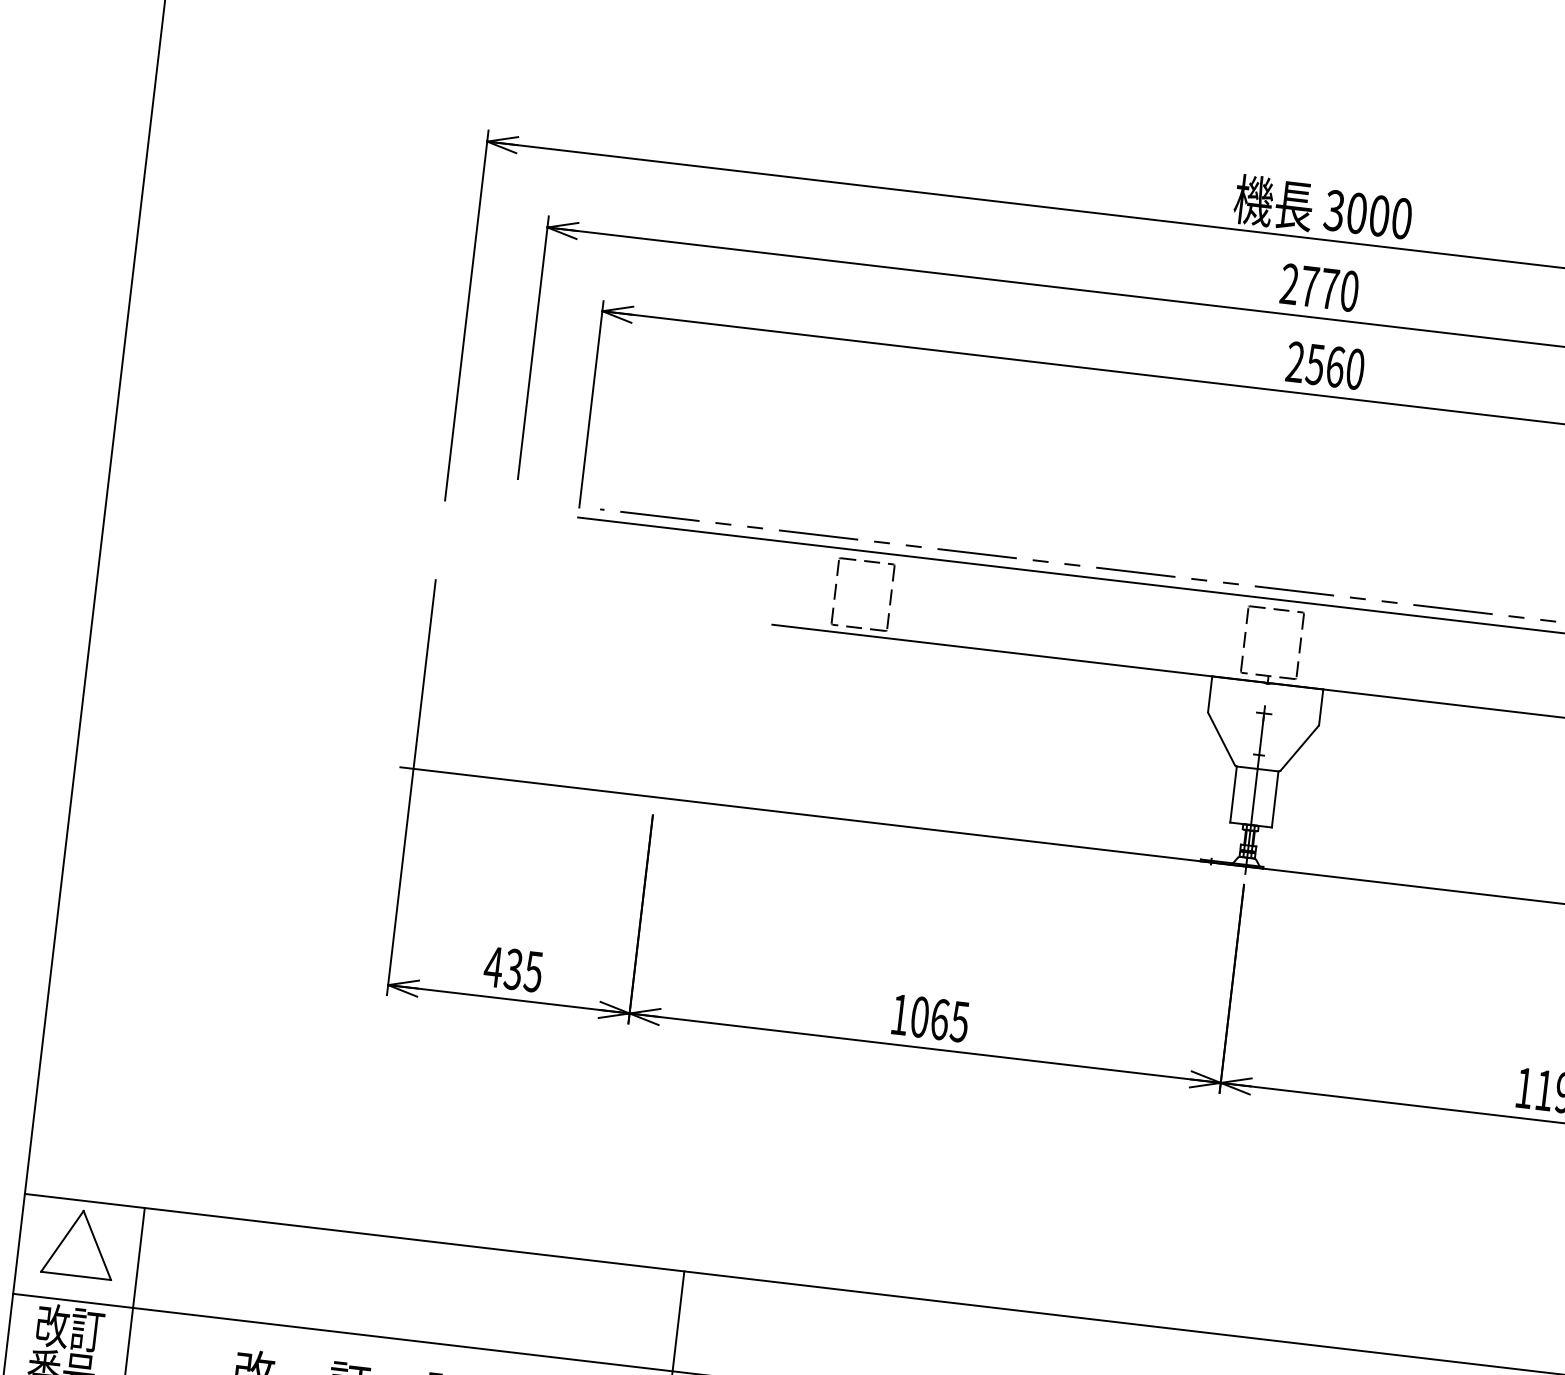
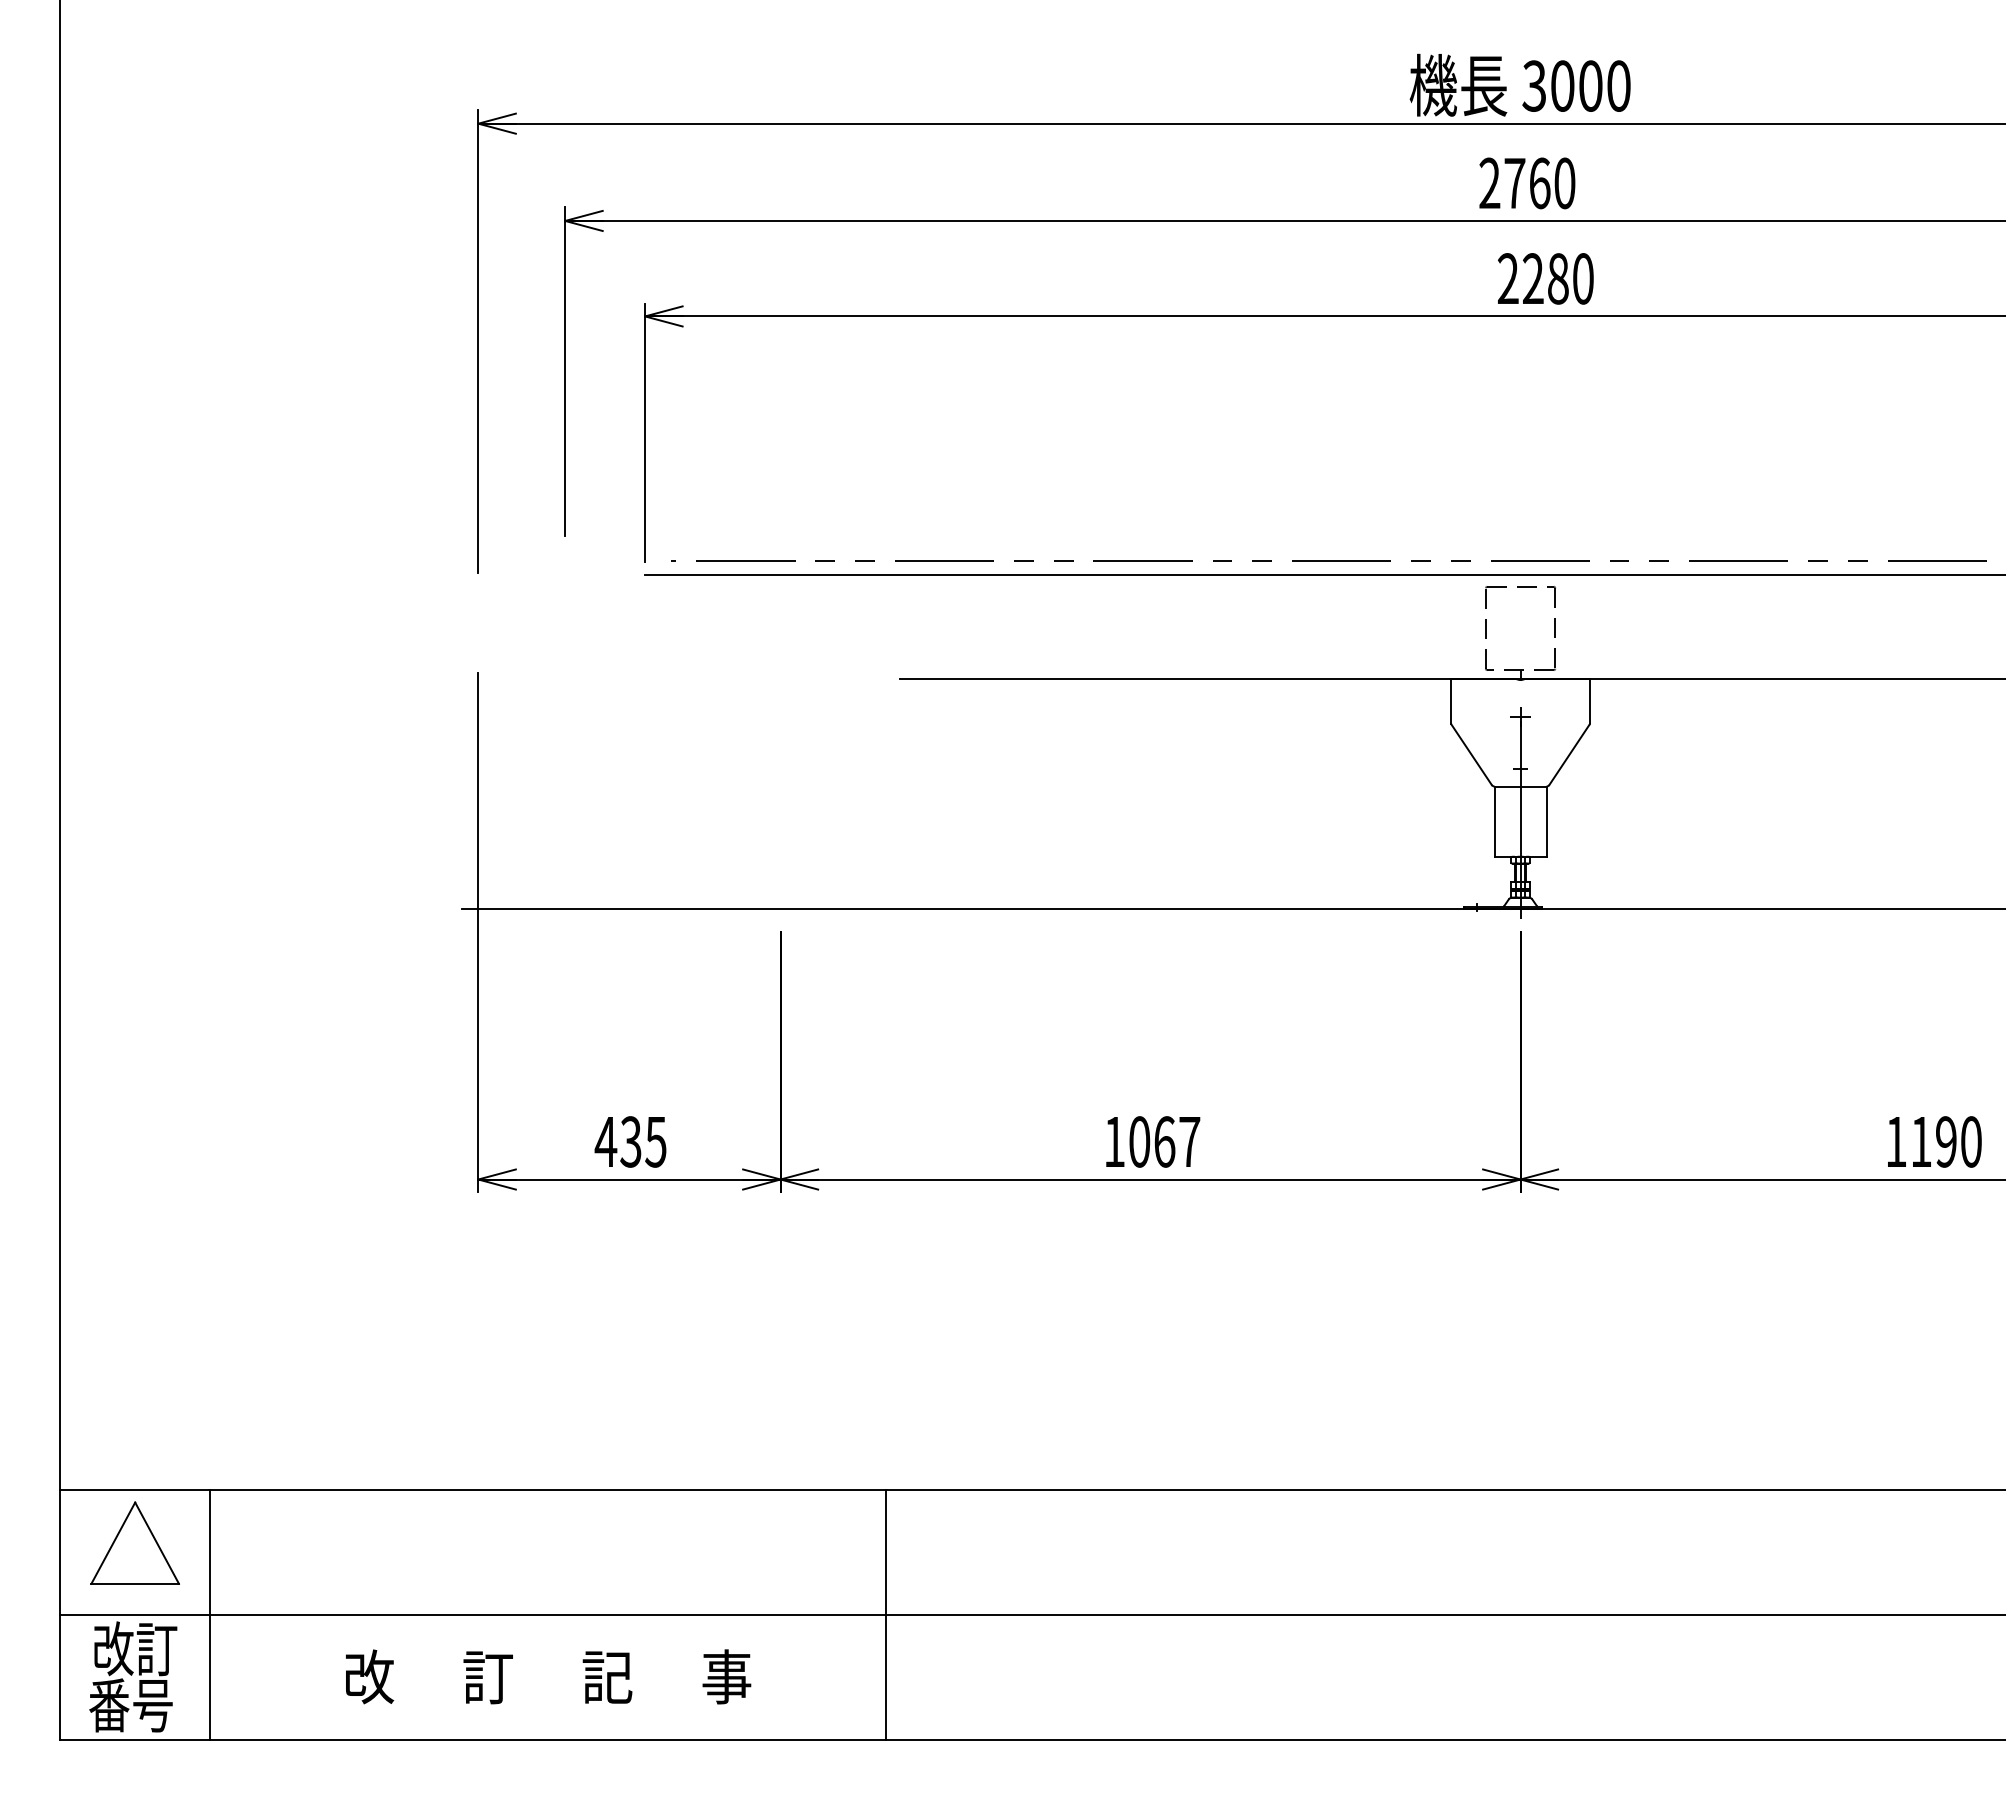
text: (1329, 288) -> (1539, 183), 2770 -> 2760
text: (1325, 365) -> (1545, 278), 2560 -> 2280
part: (835, 591) -> (973, 628), removed
text: (959, 1022) -> (1189, 1142), 1065 -> 1067

